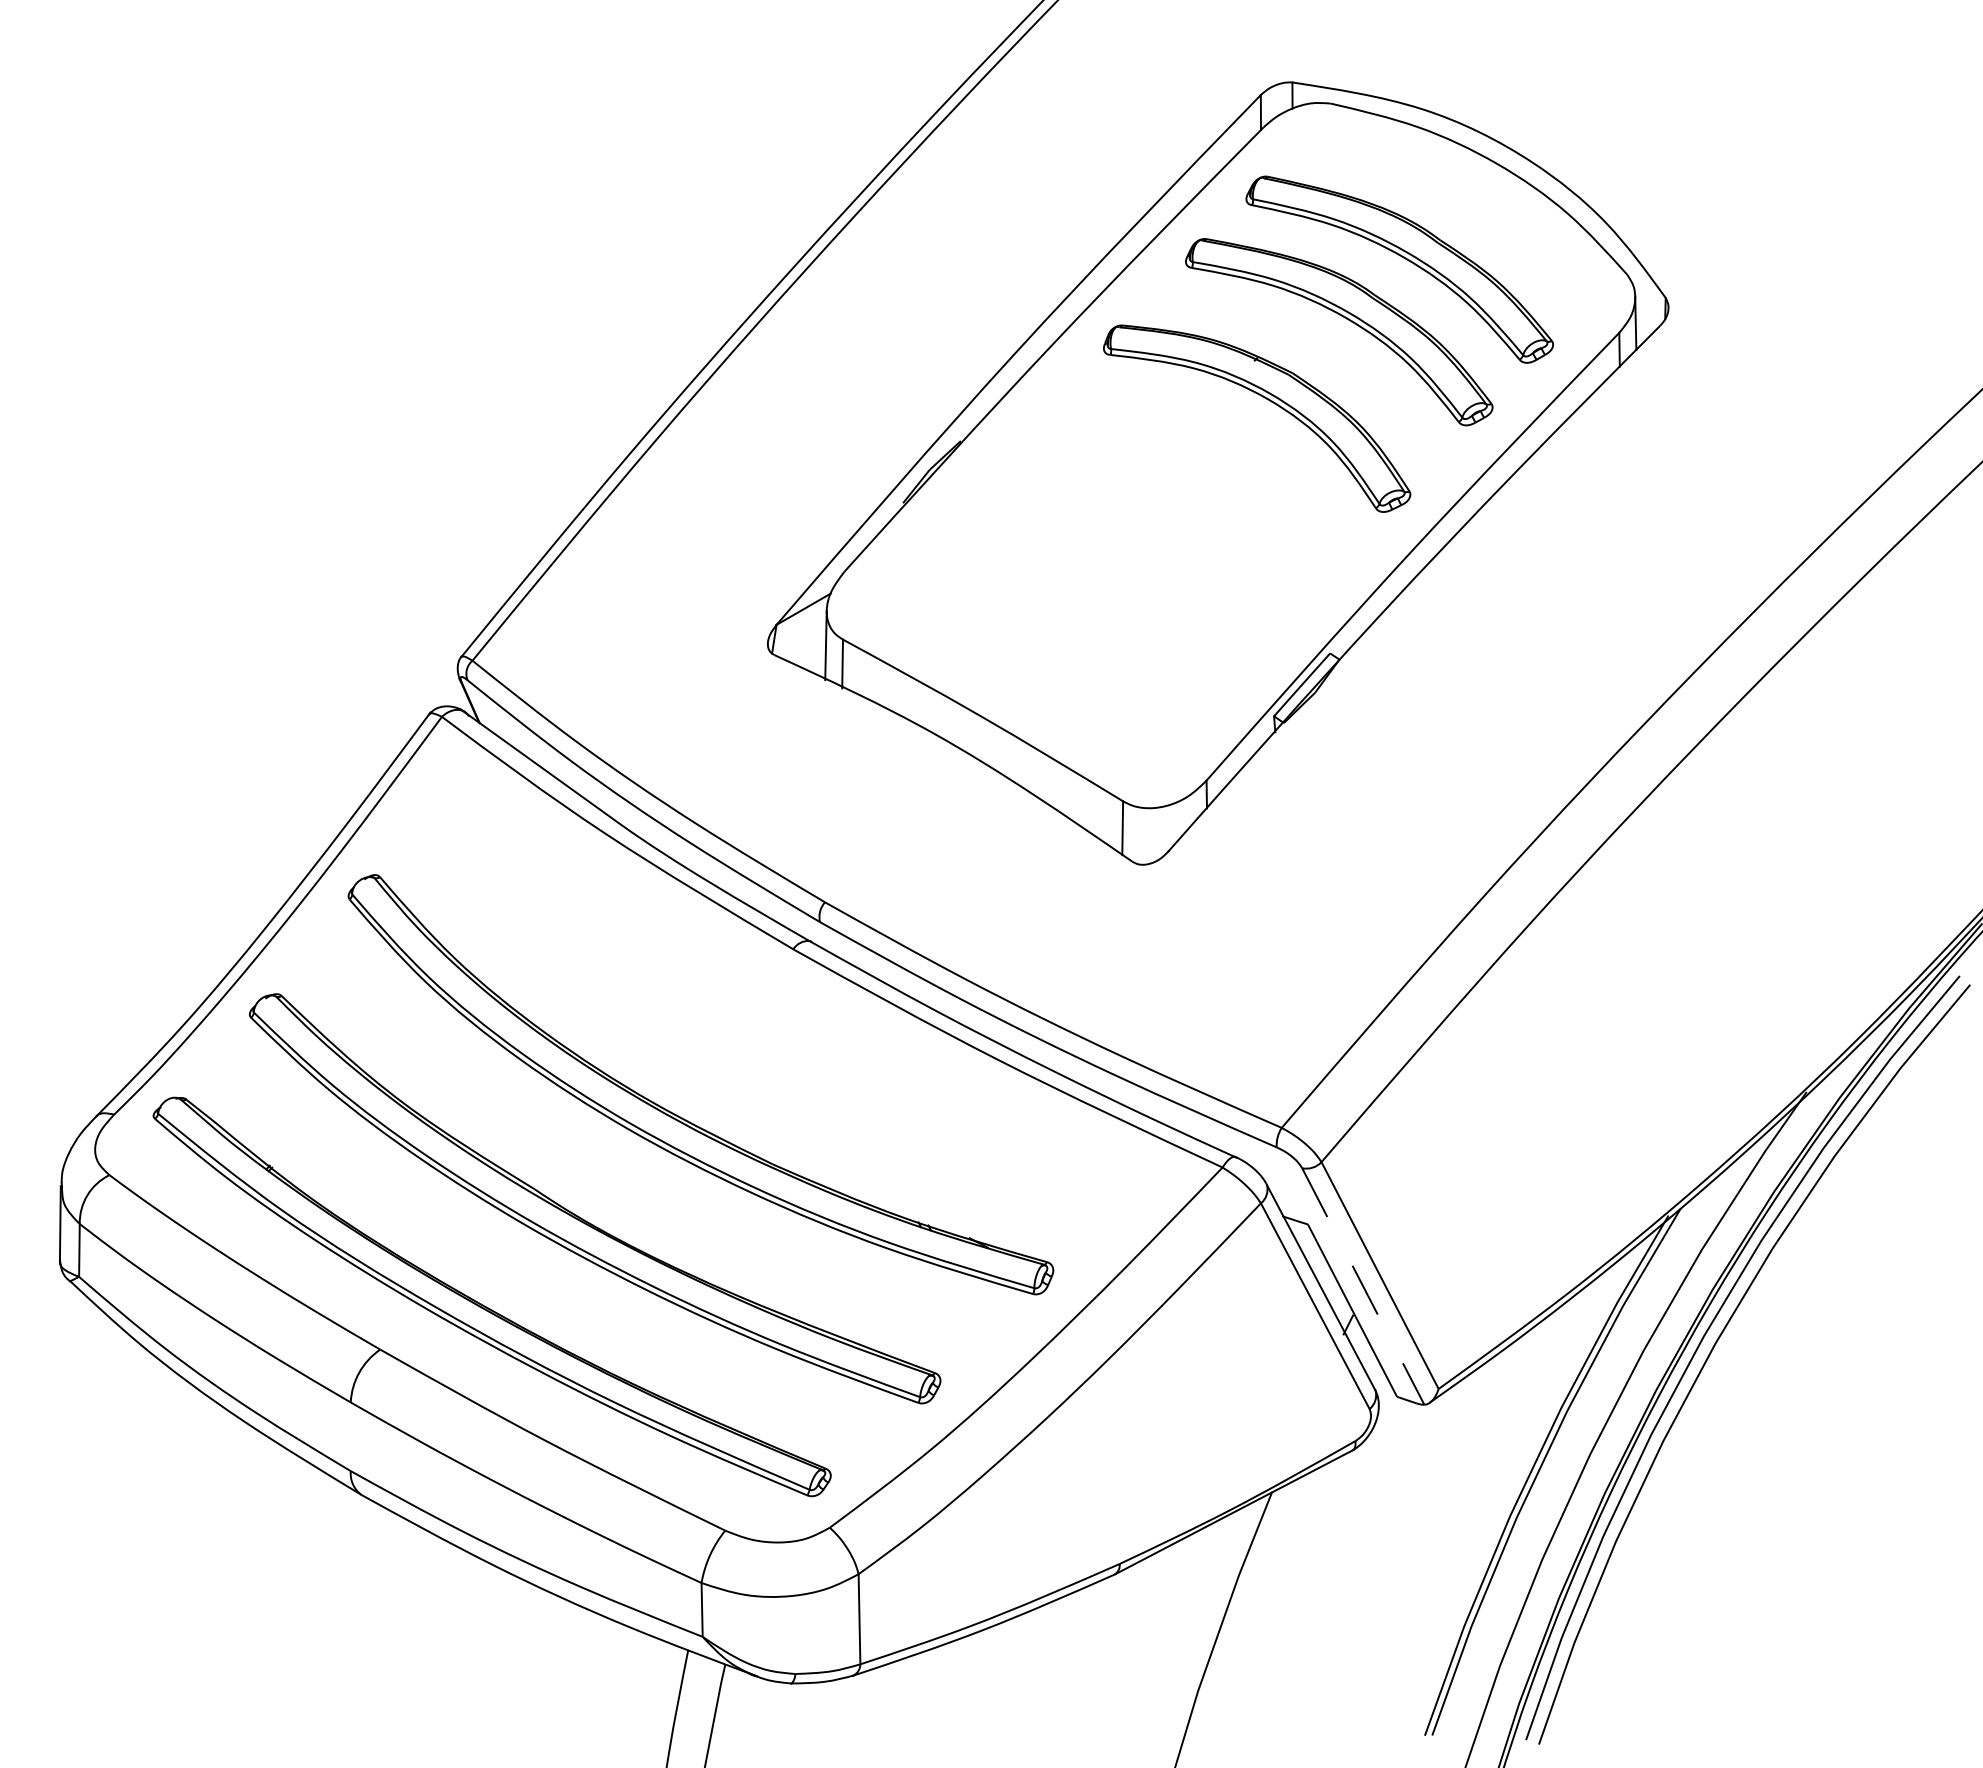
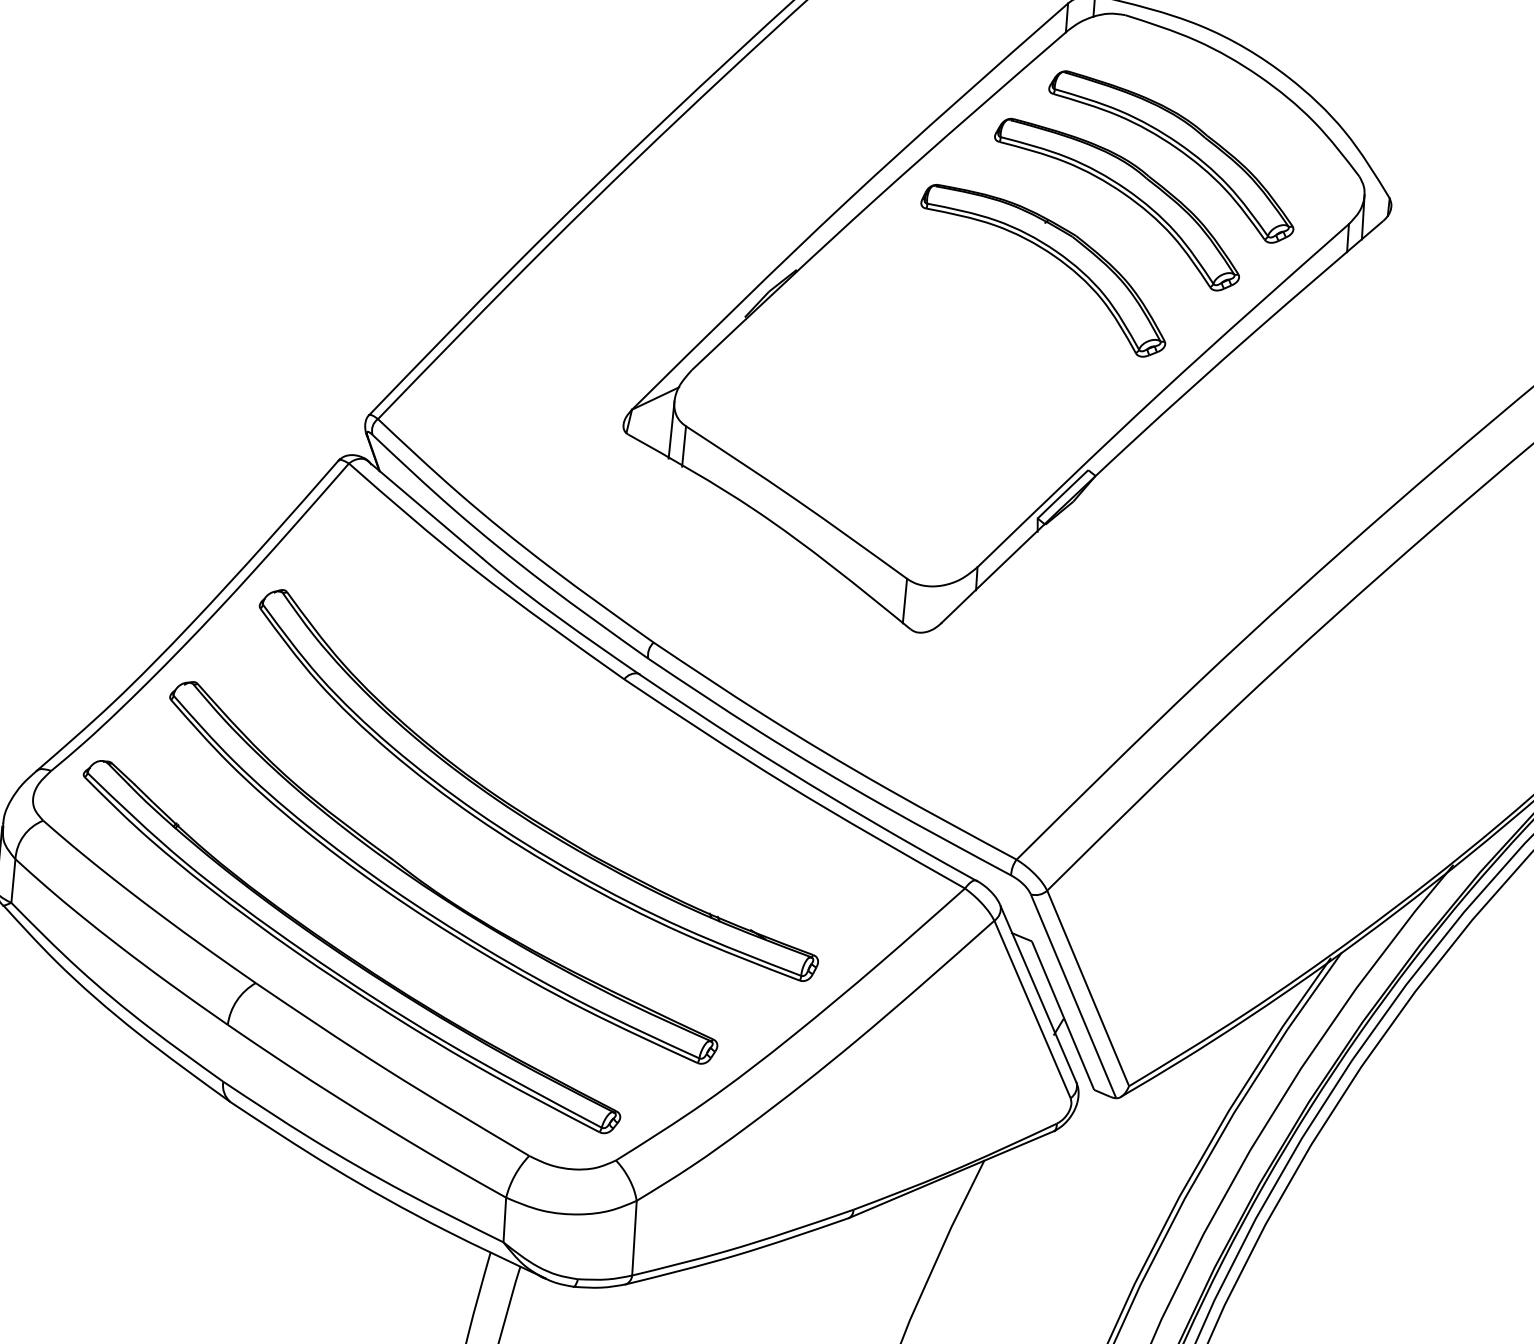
line: (1363, 1286) -> (1073, 996), dashed -> solid

